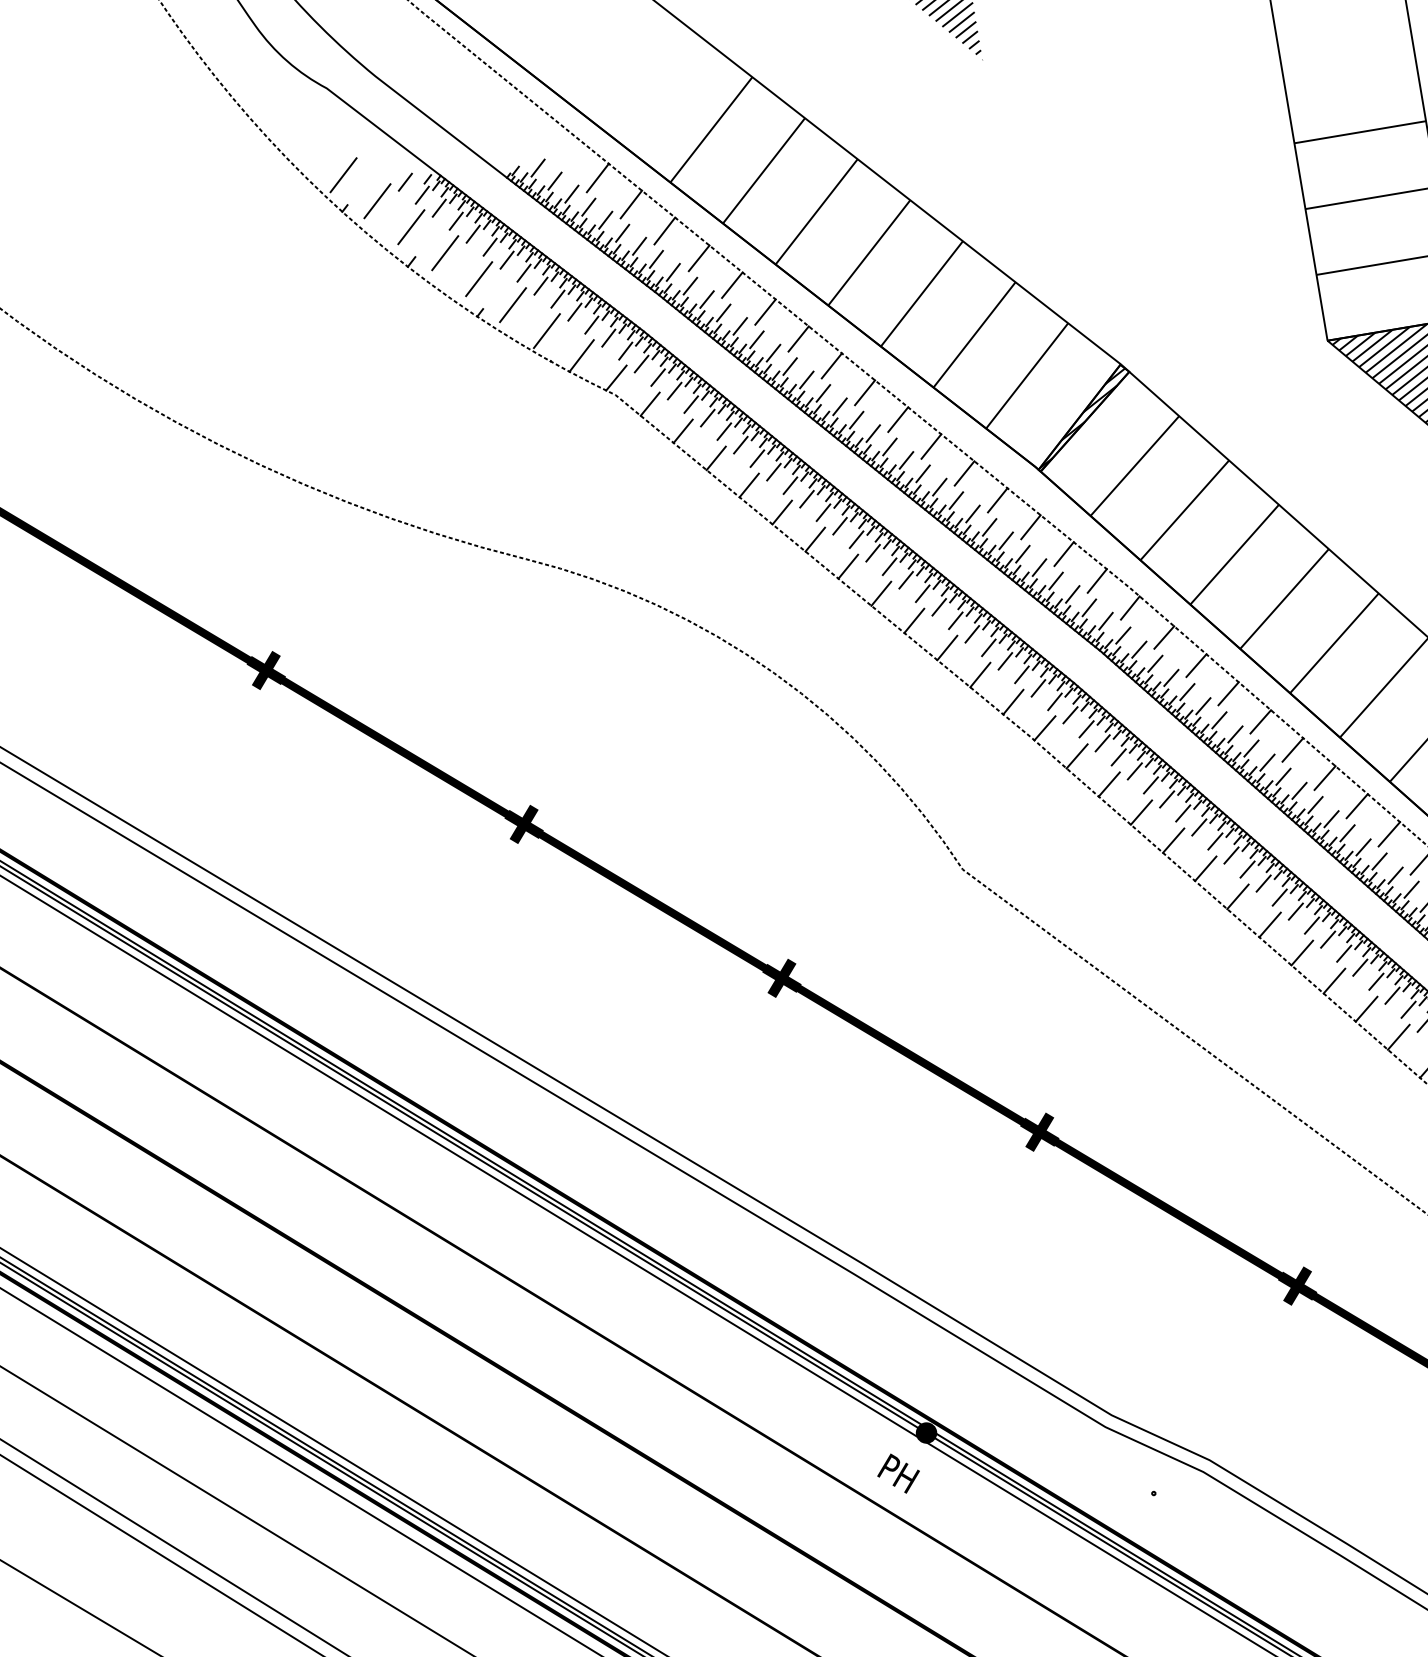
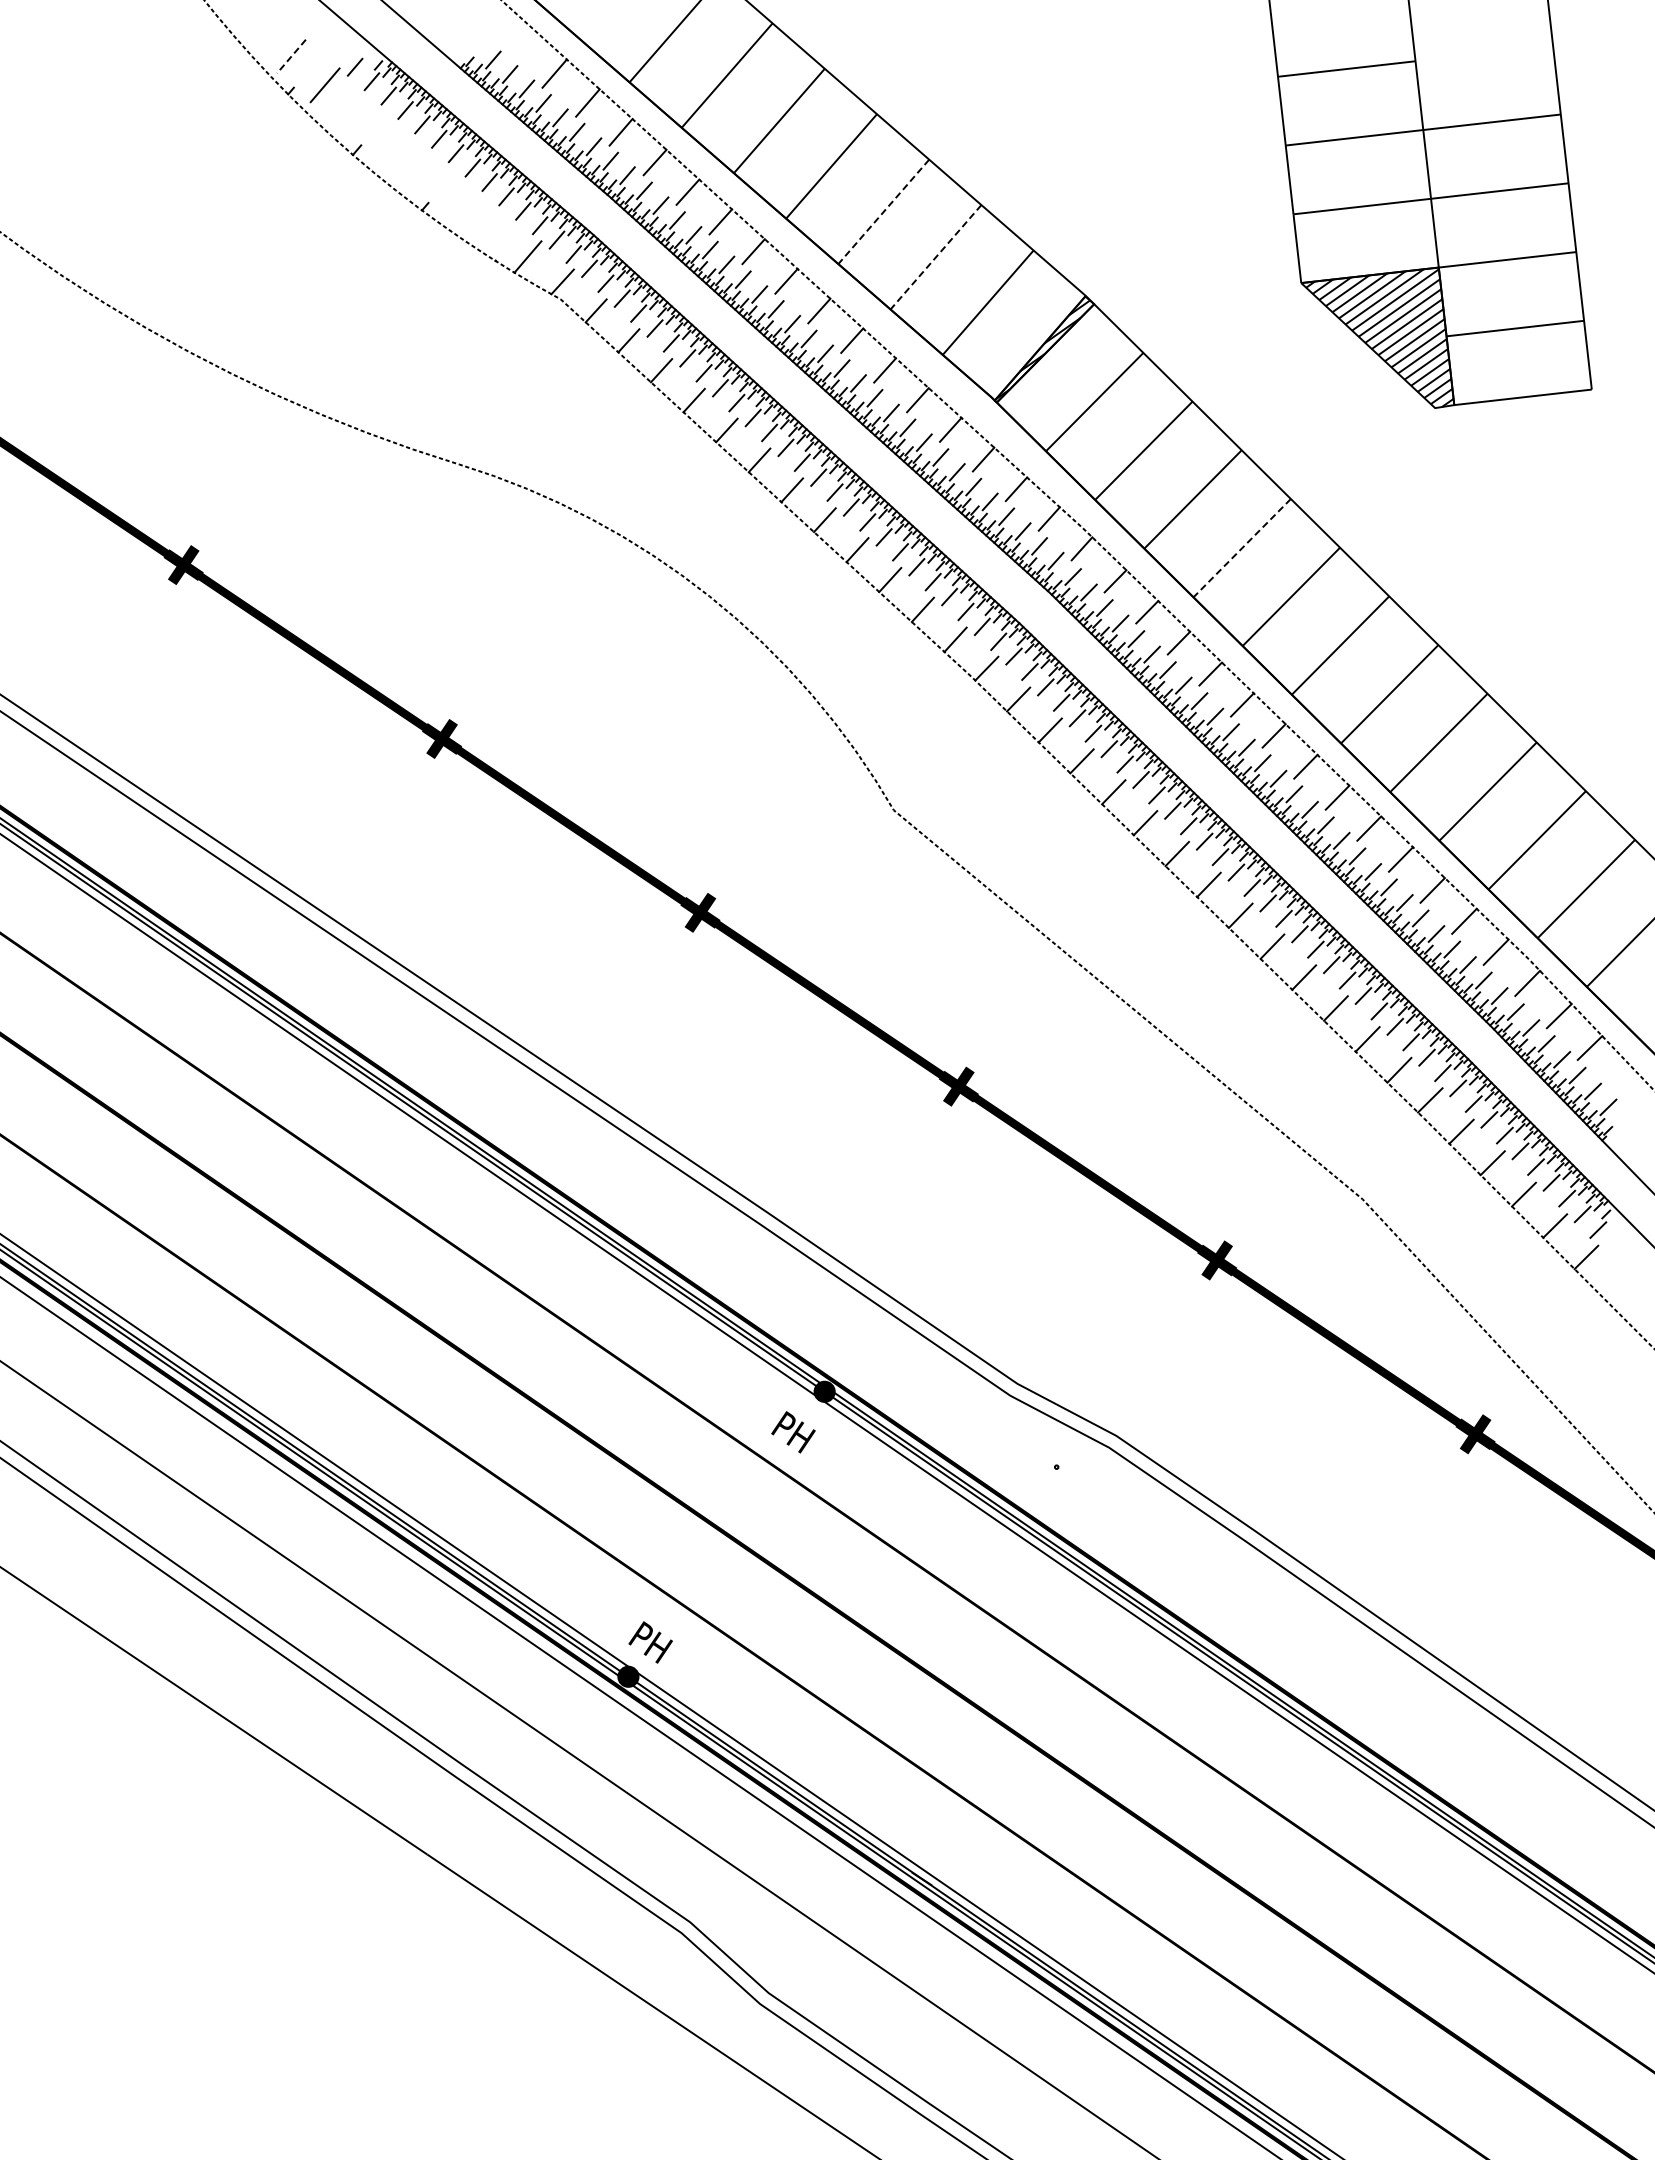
line: (343, 175) -> (291, 56), solid -> dashed
line: (411, 226) -> (358, 113), removed
line: (445, 252) -> (392, 142), removed
line: (478, 278) -> (425, 171), removed
line: (921, 294) -> (883, 212), solid -> dashed
line: (512, 305) -> (459, 200), removed
line: (546, 331) -> (492, 229), removed
line: (974, 335) -> (935, 257), solid -> dashed
line: (1283, 599) -> (1241, 548), solid -> dashed

